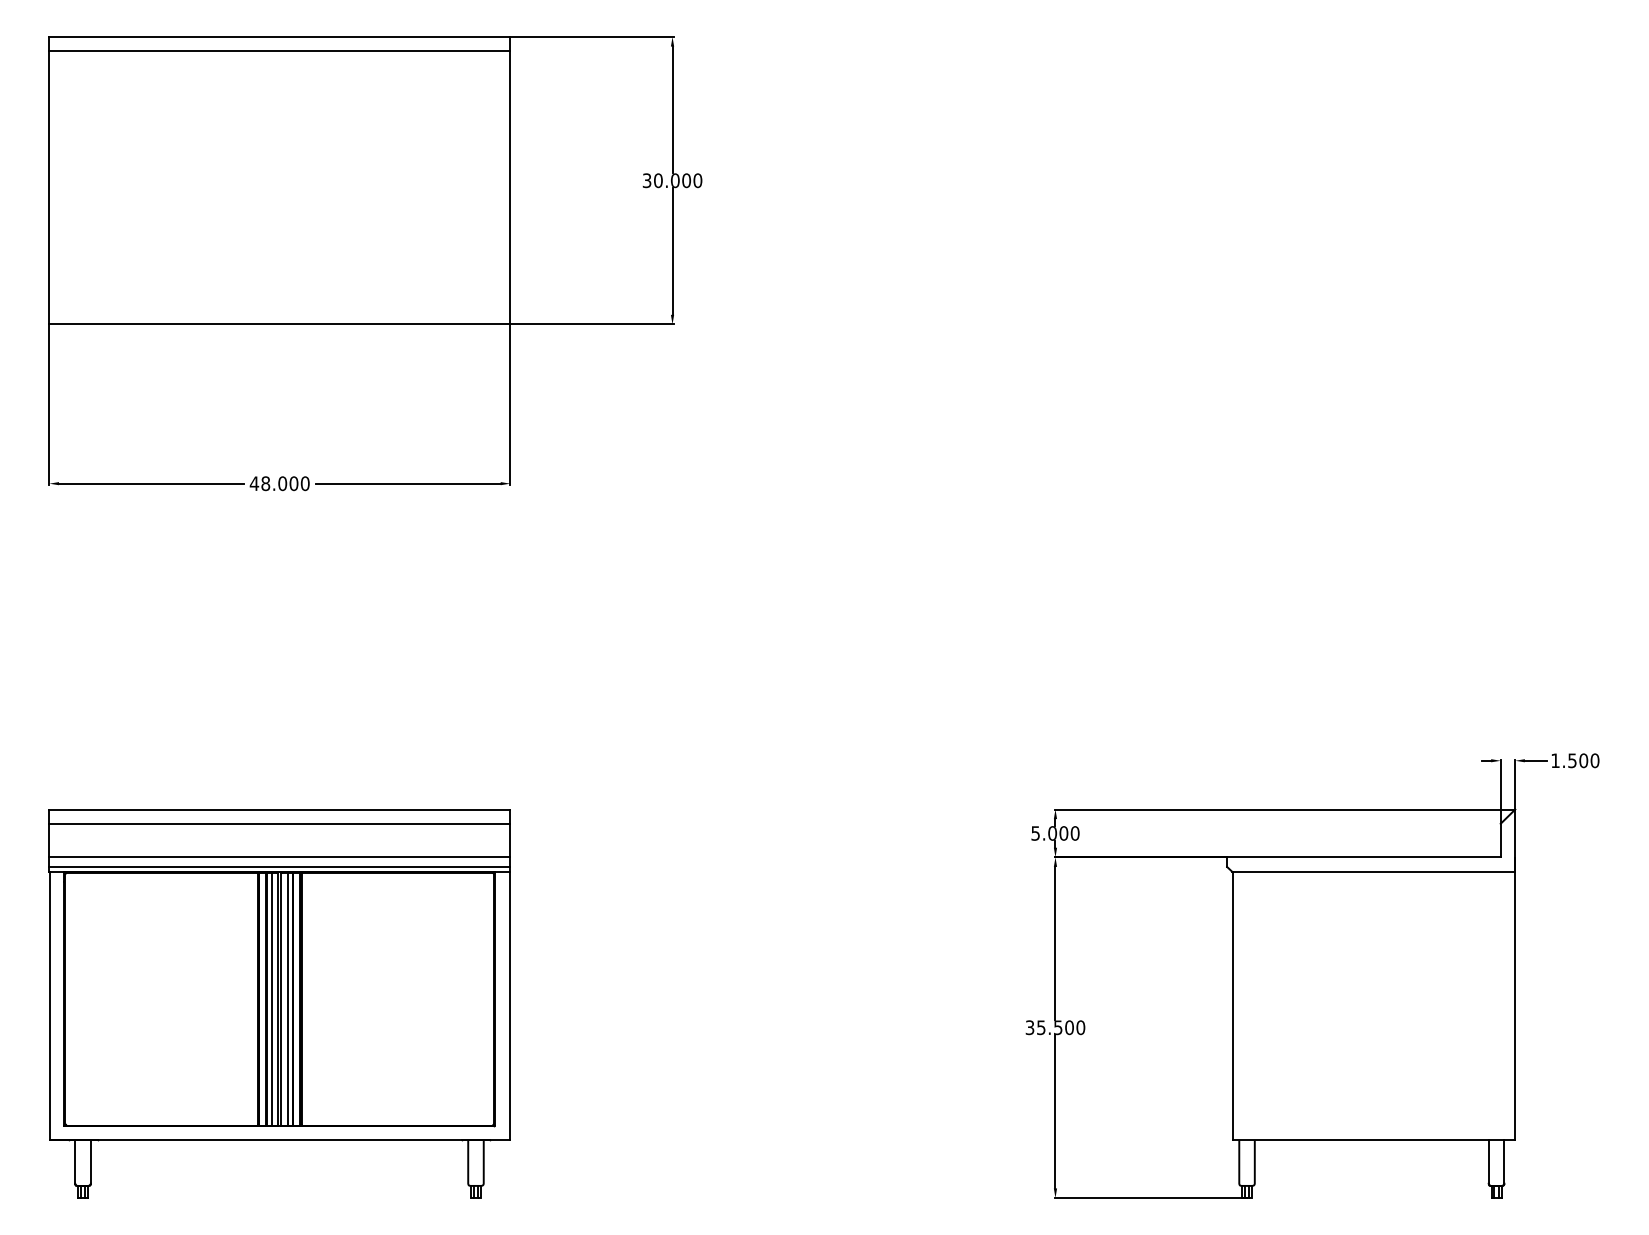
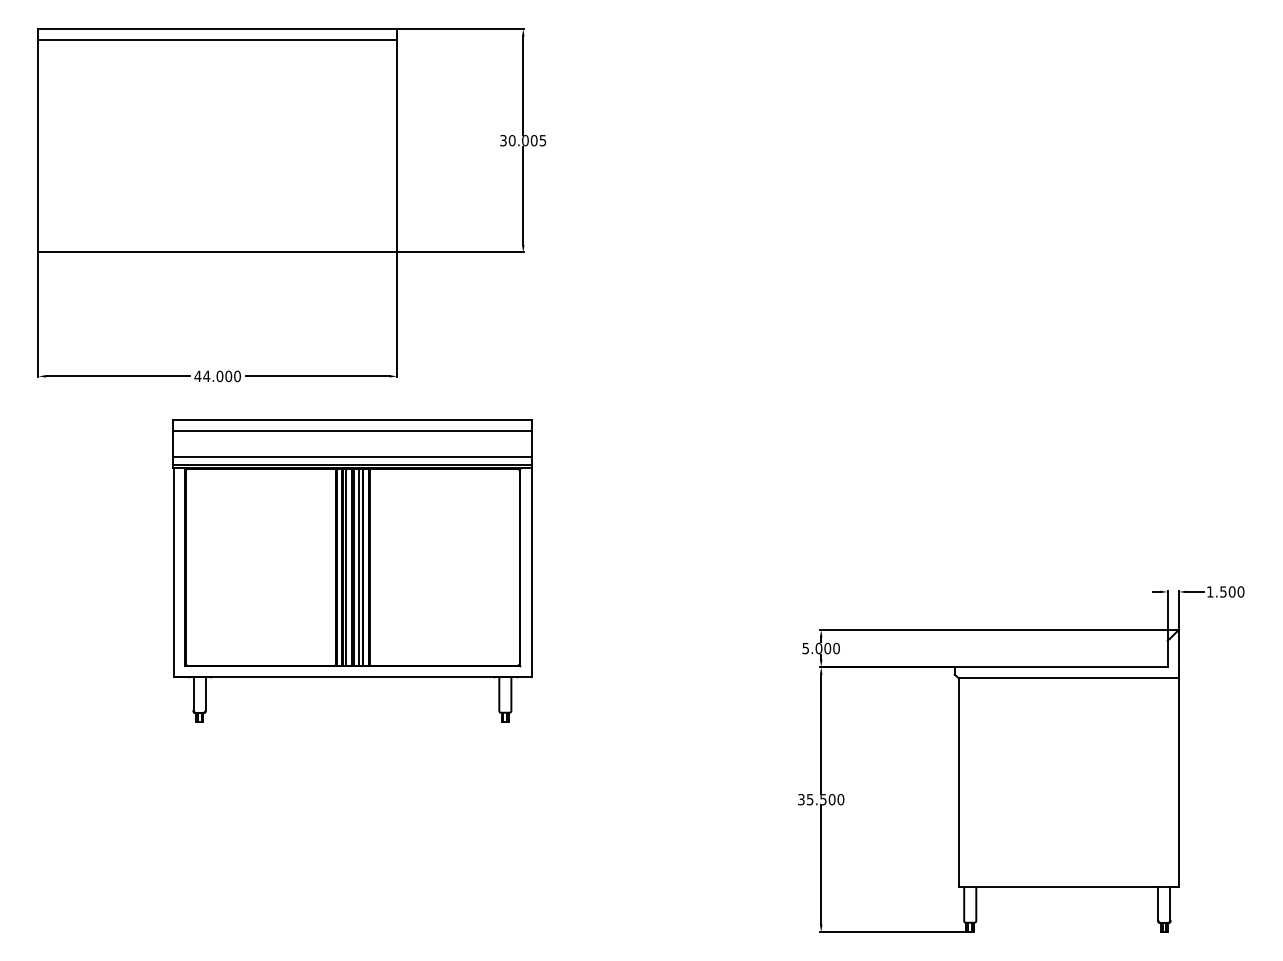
text: (697, 180) -> (542, 140), 30.000 -> 30.005
text: (265, 483) -> (206, 376), 48.000 -> 44.000
part: (279, 1003) -> (352, 570), moved

